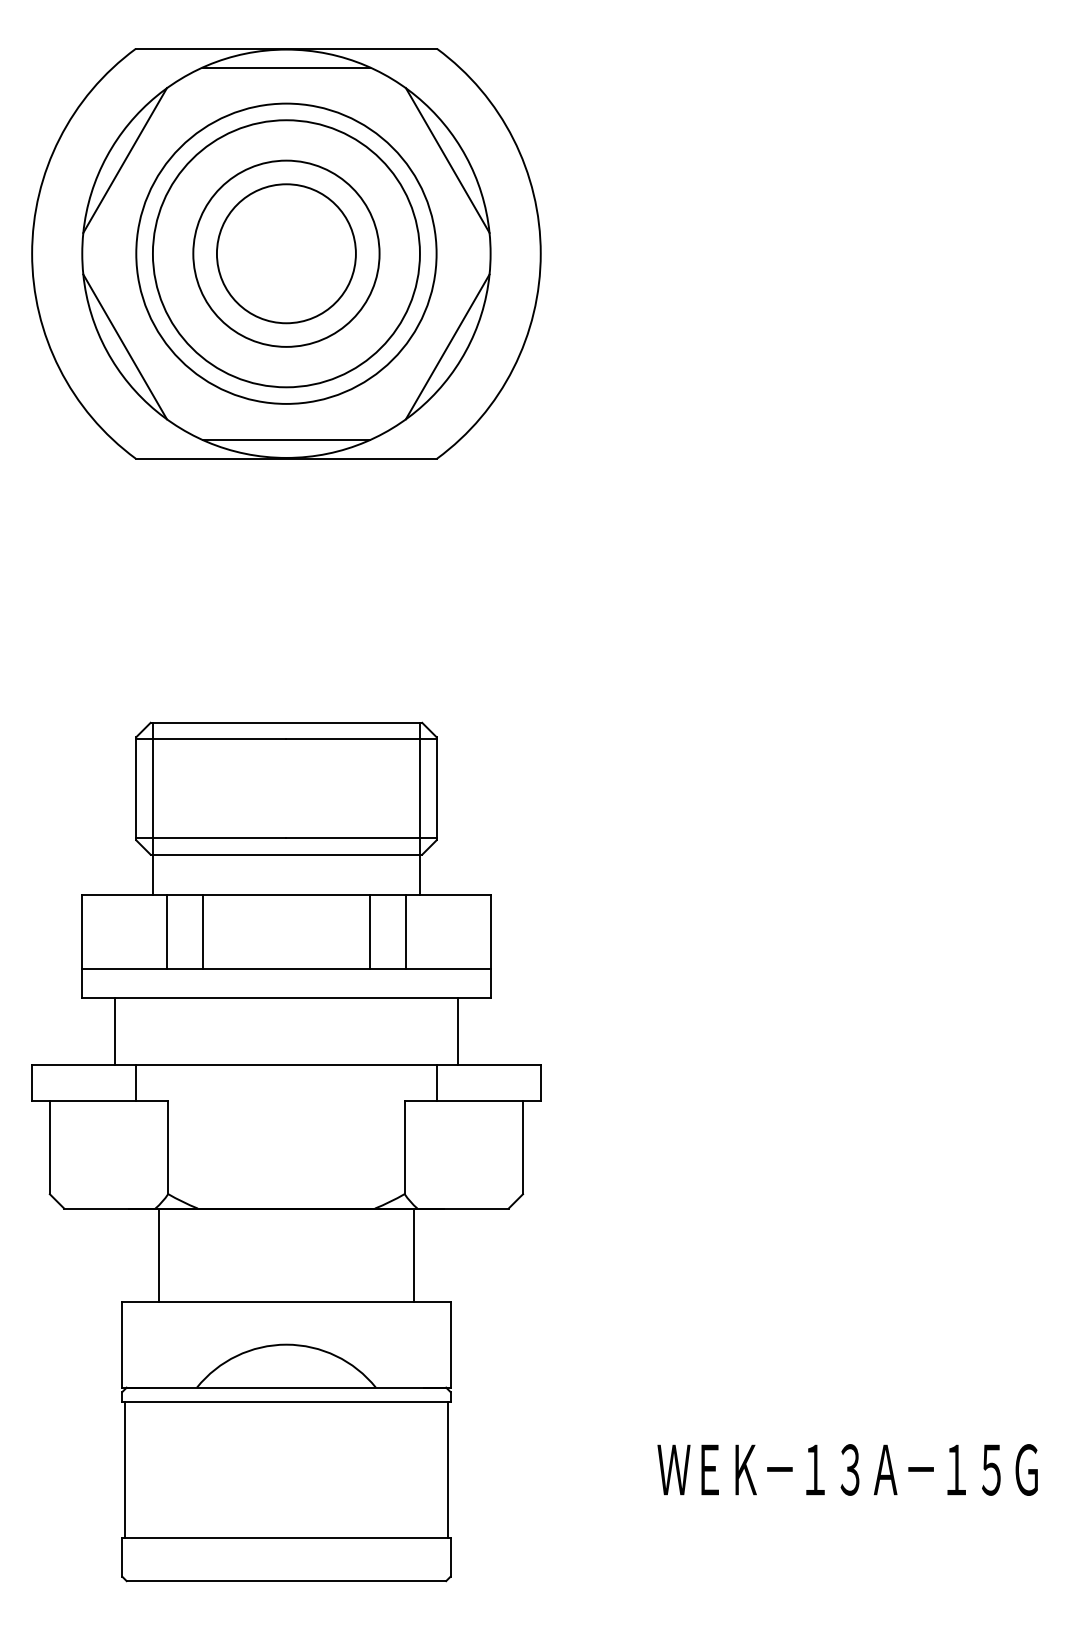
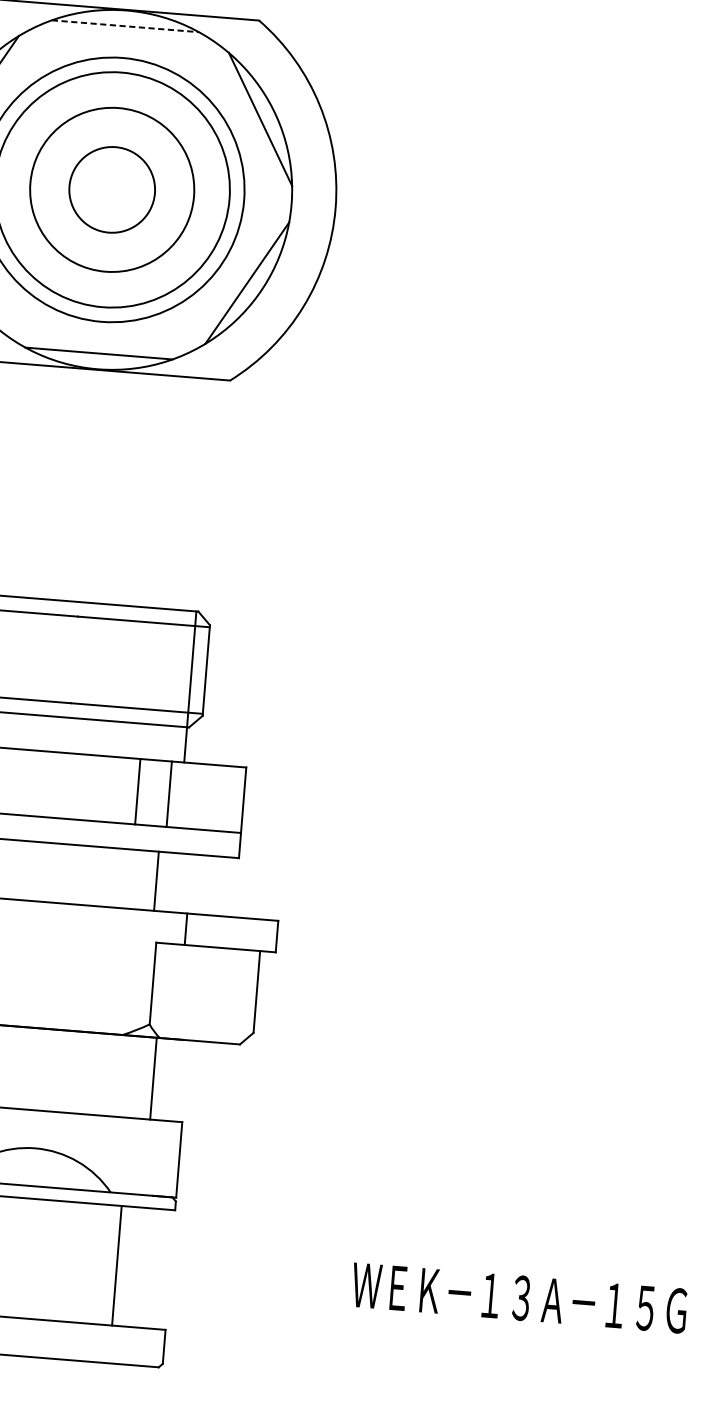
line: (286, 67) -> (125, 26), solid -> dashed
circle: (285, 253) -> (111, 189), size x0.7
line: (458, 1031) -> (156, 881), moved
line: (447, 1470) -> (116, 1266), moved

